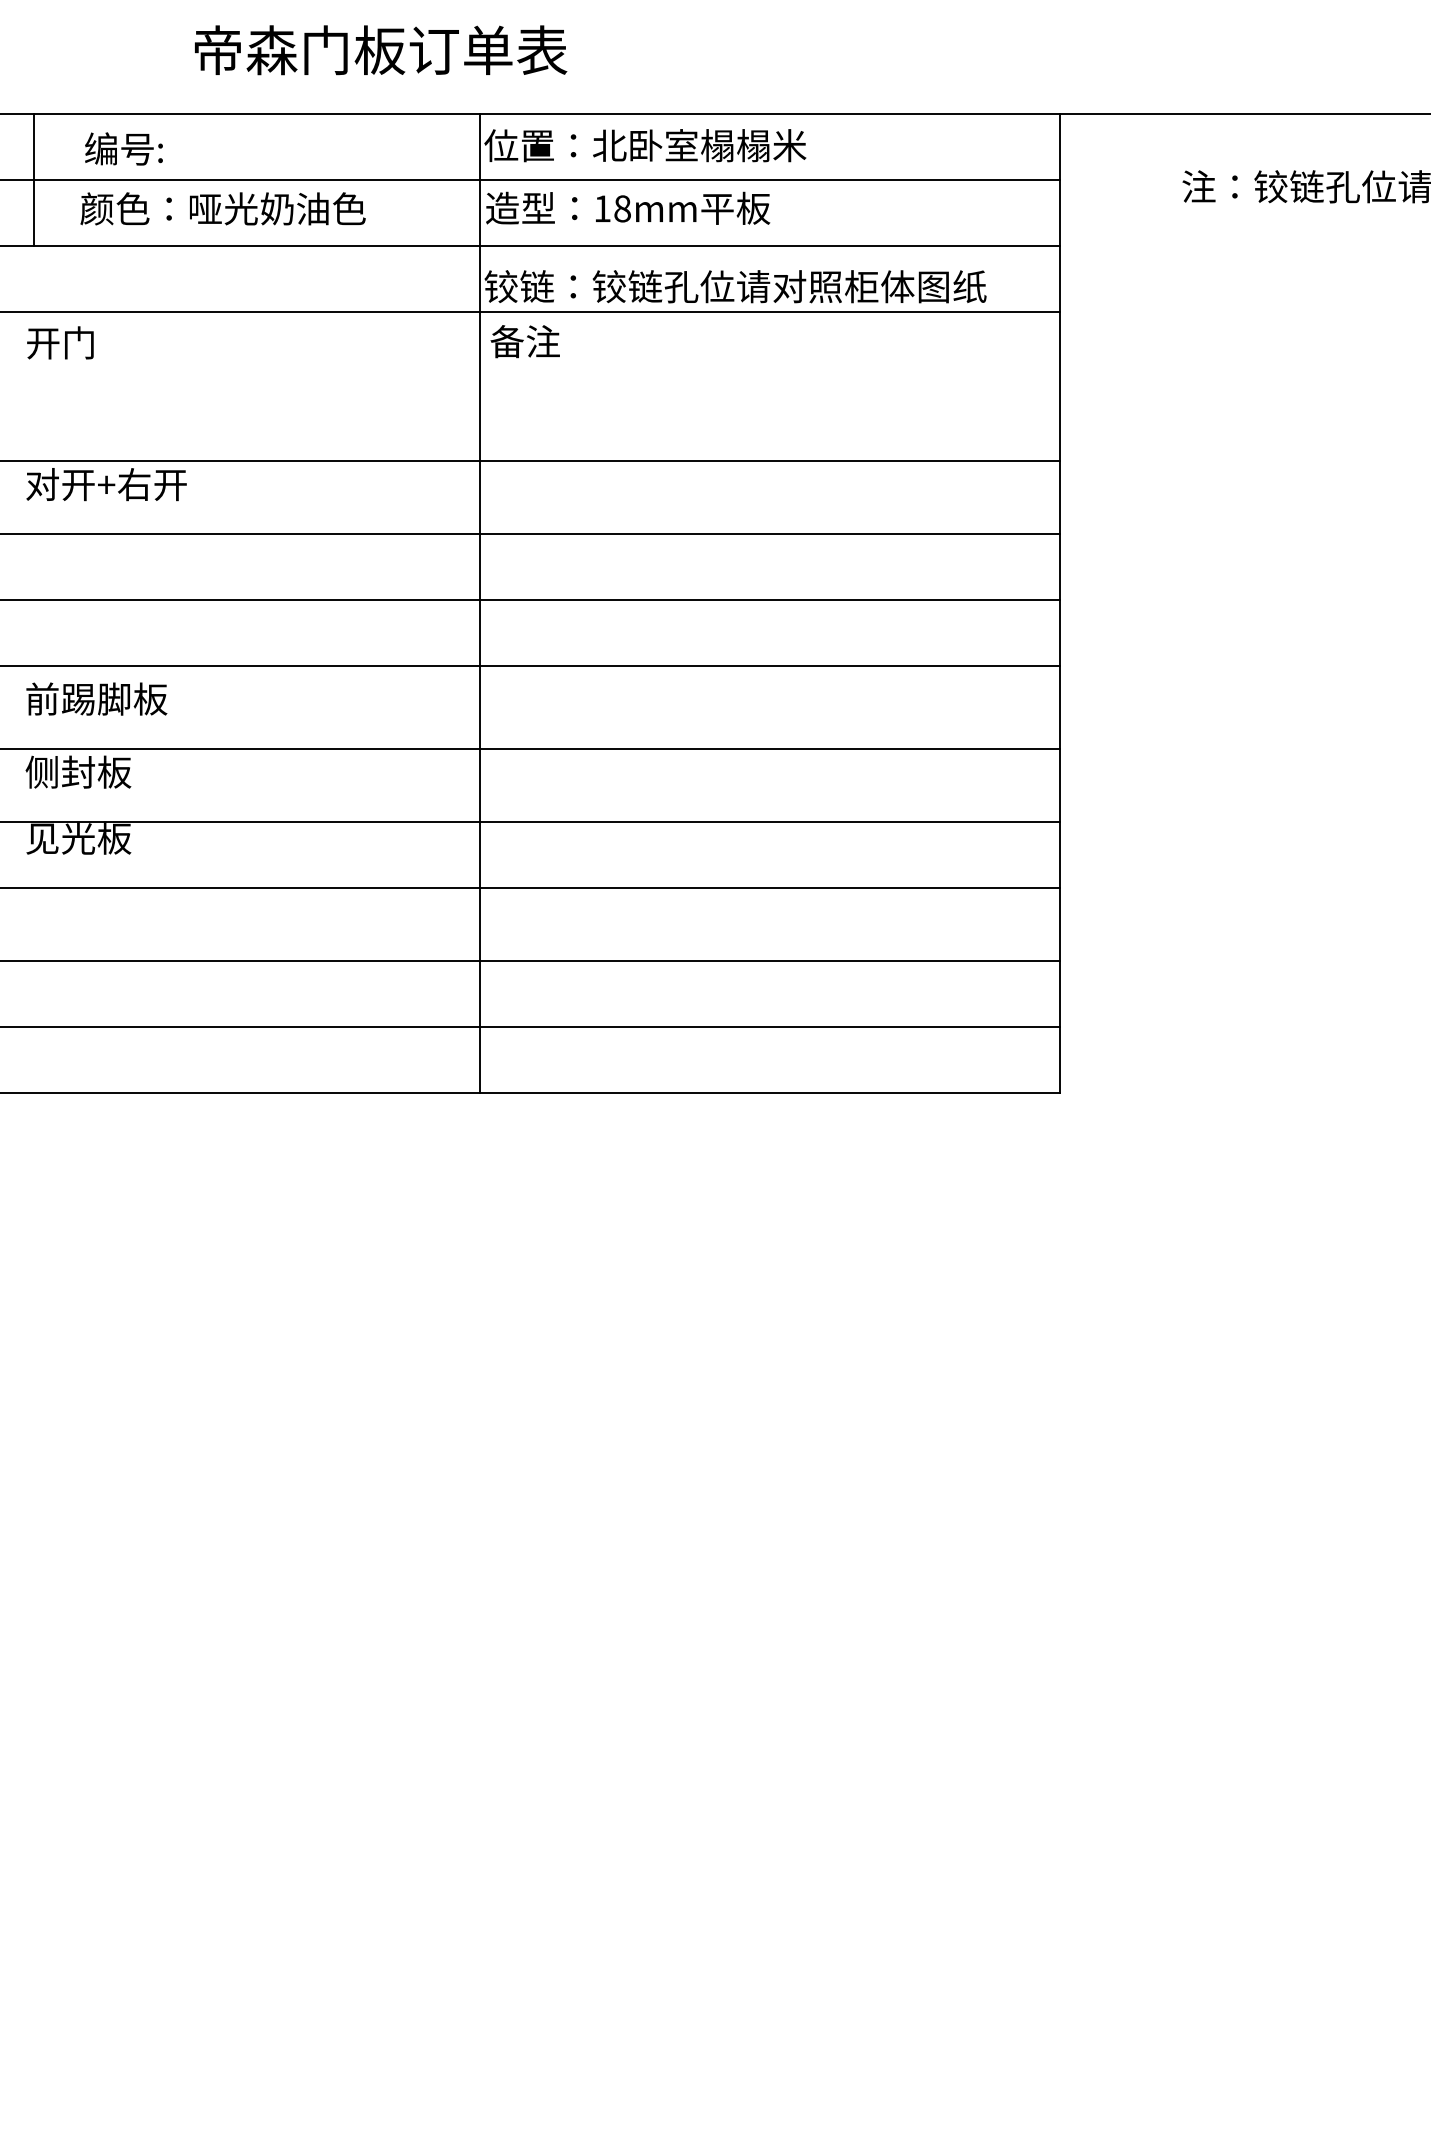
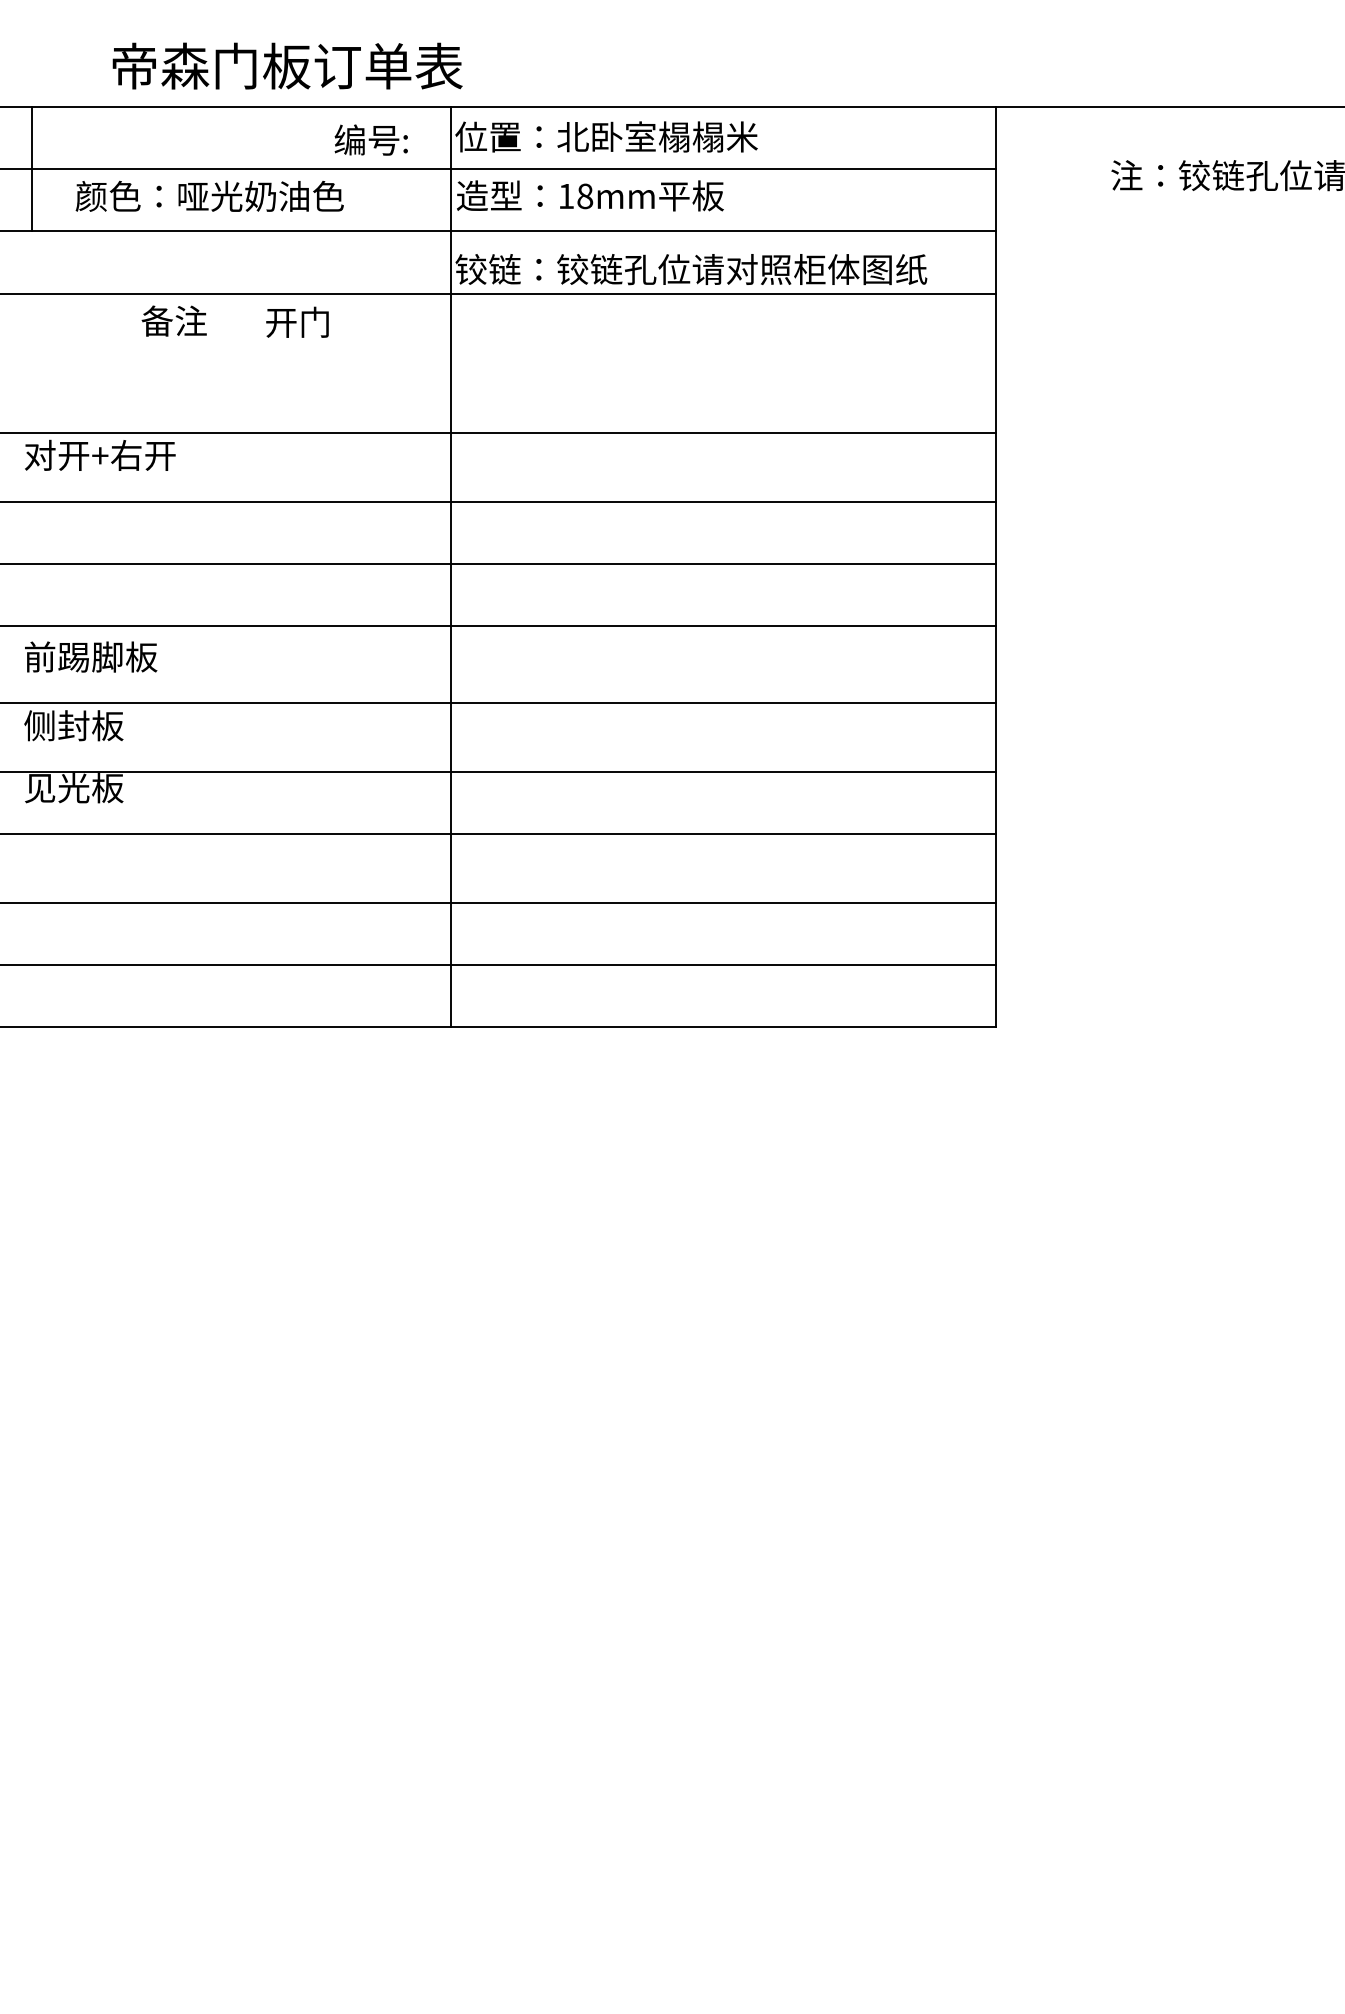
text: (381, 50) -> (288, 66), moved
text: (123, 148) -> (370, 139), moved
text: (524, 341) -> (173, 321), moved
text: (60, 342) -> (297, 321), moved

